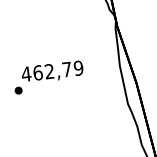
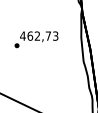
text: (78, 67) -> (55, 35), 462,79 -> 462,73

